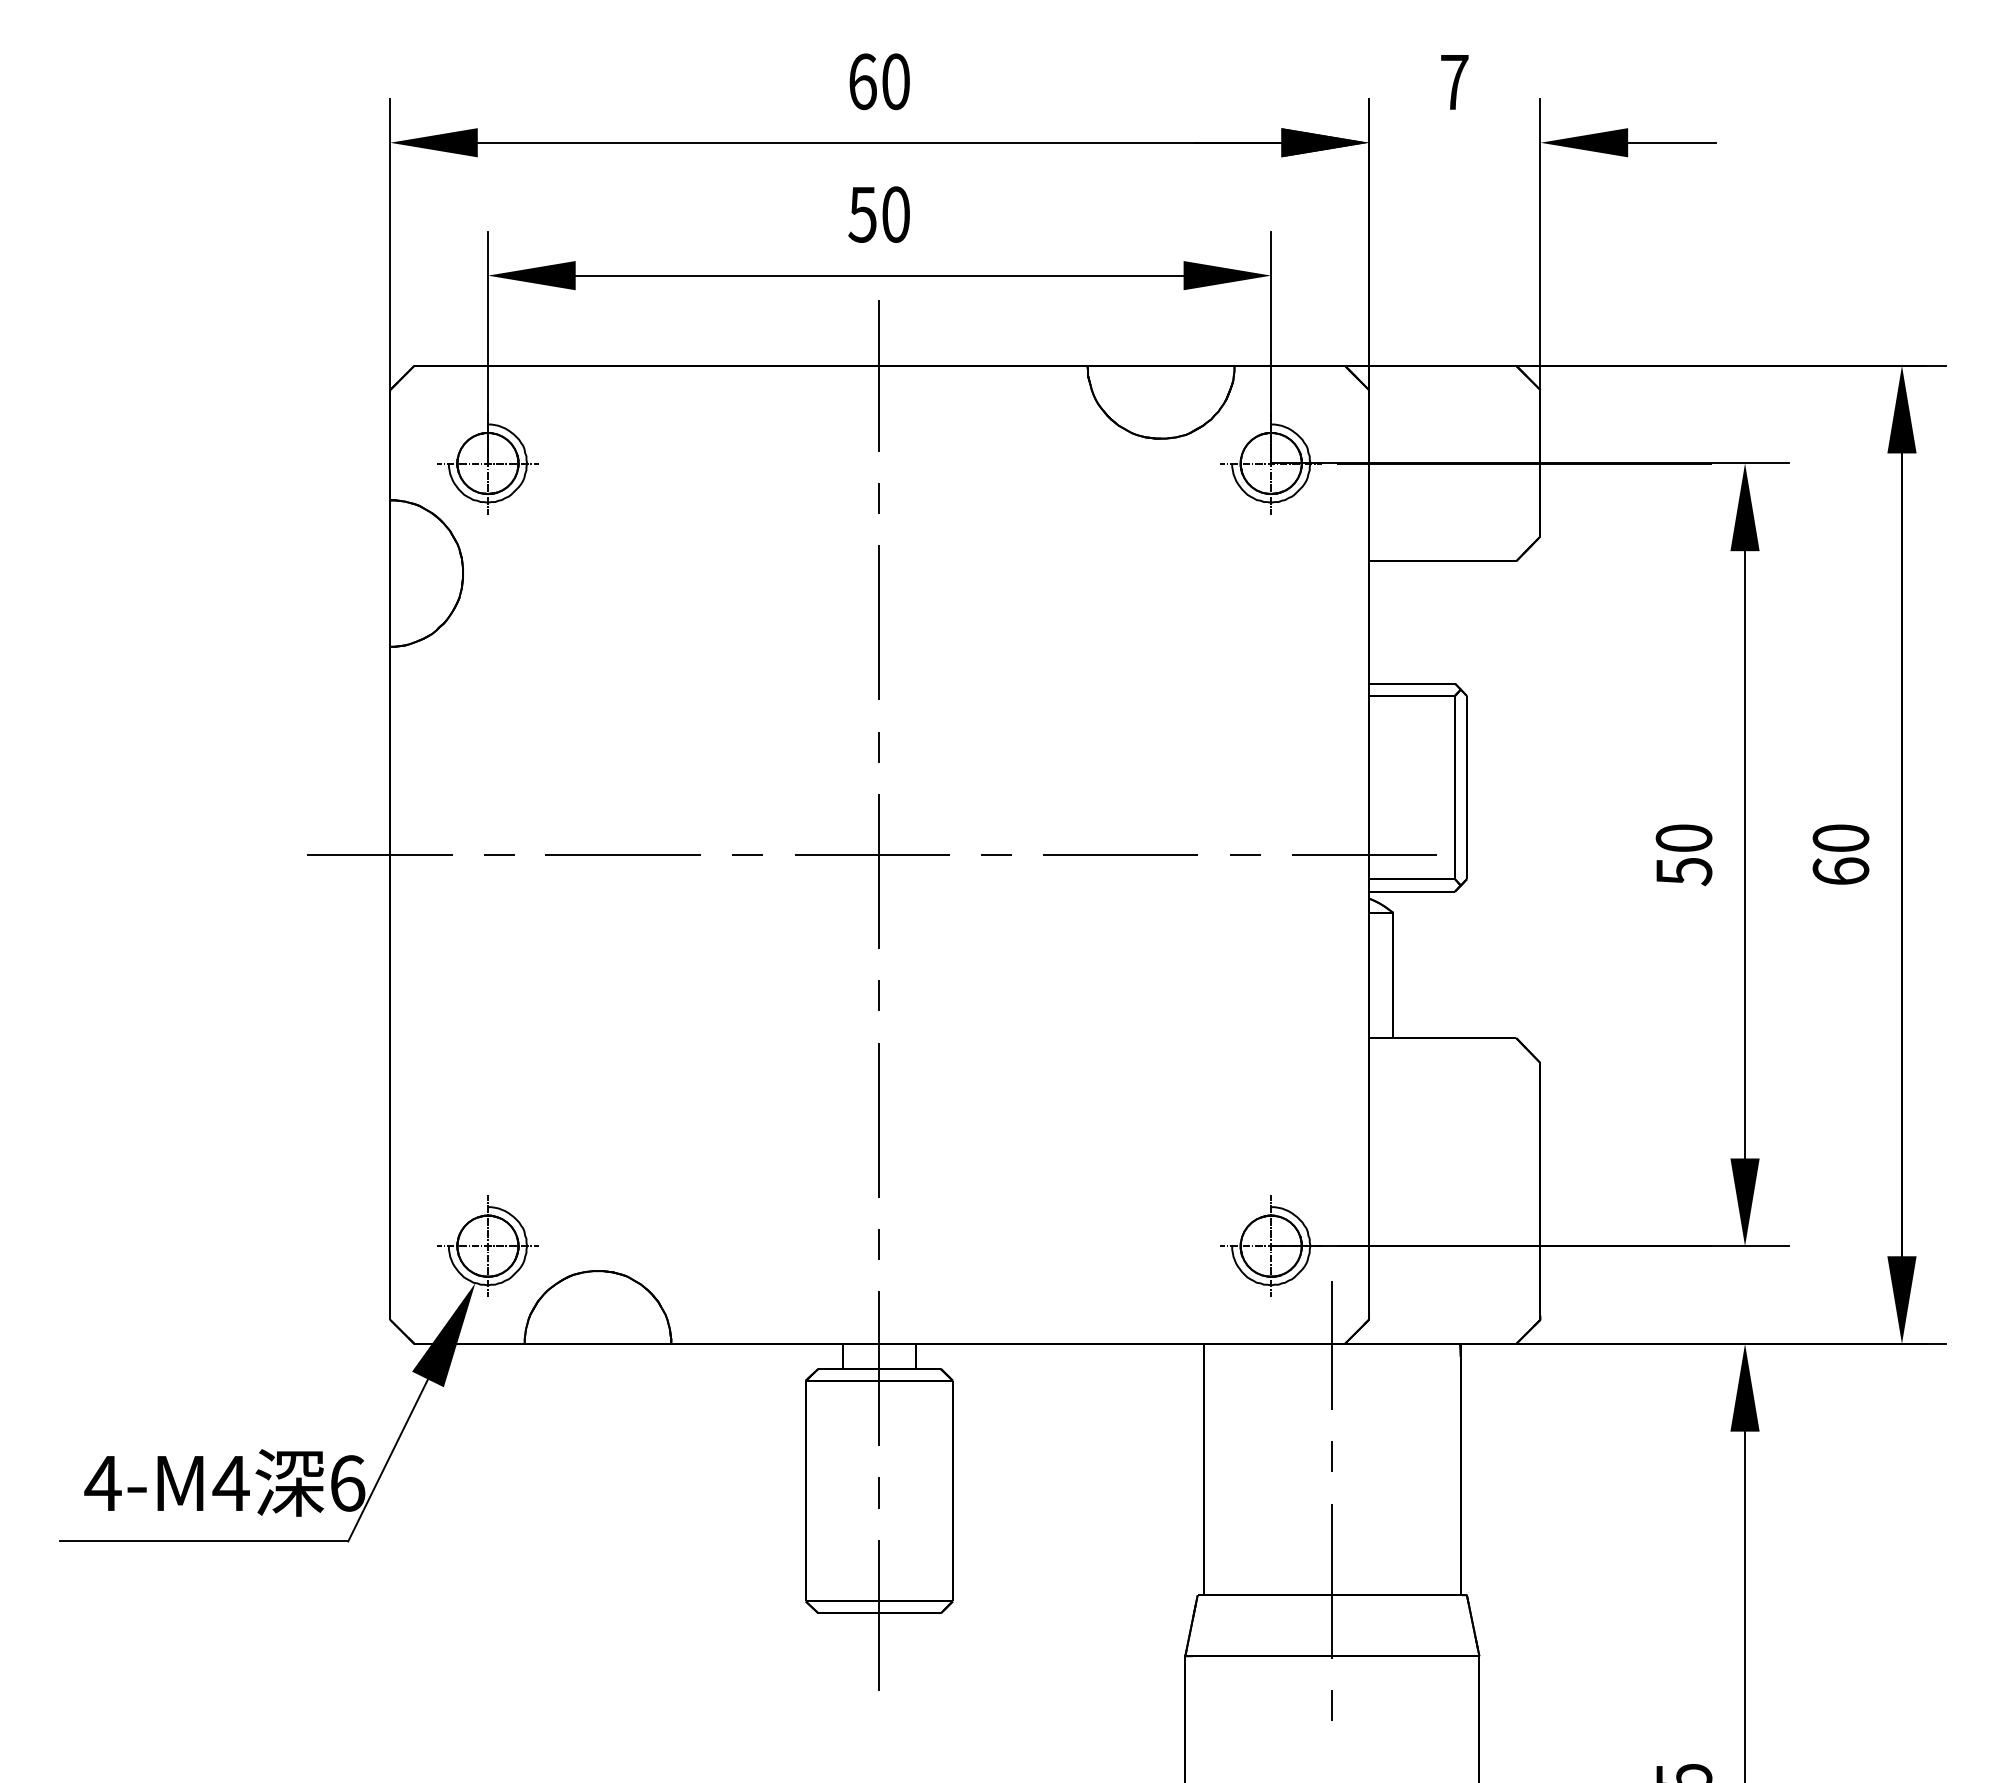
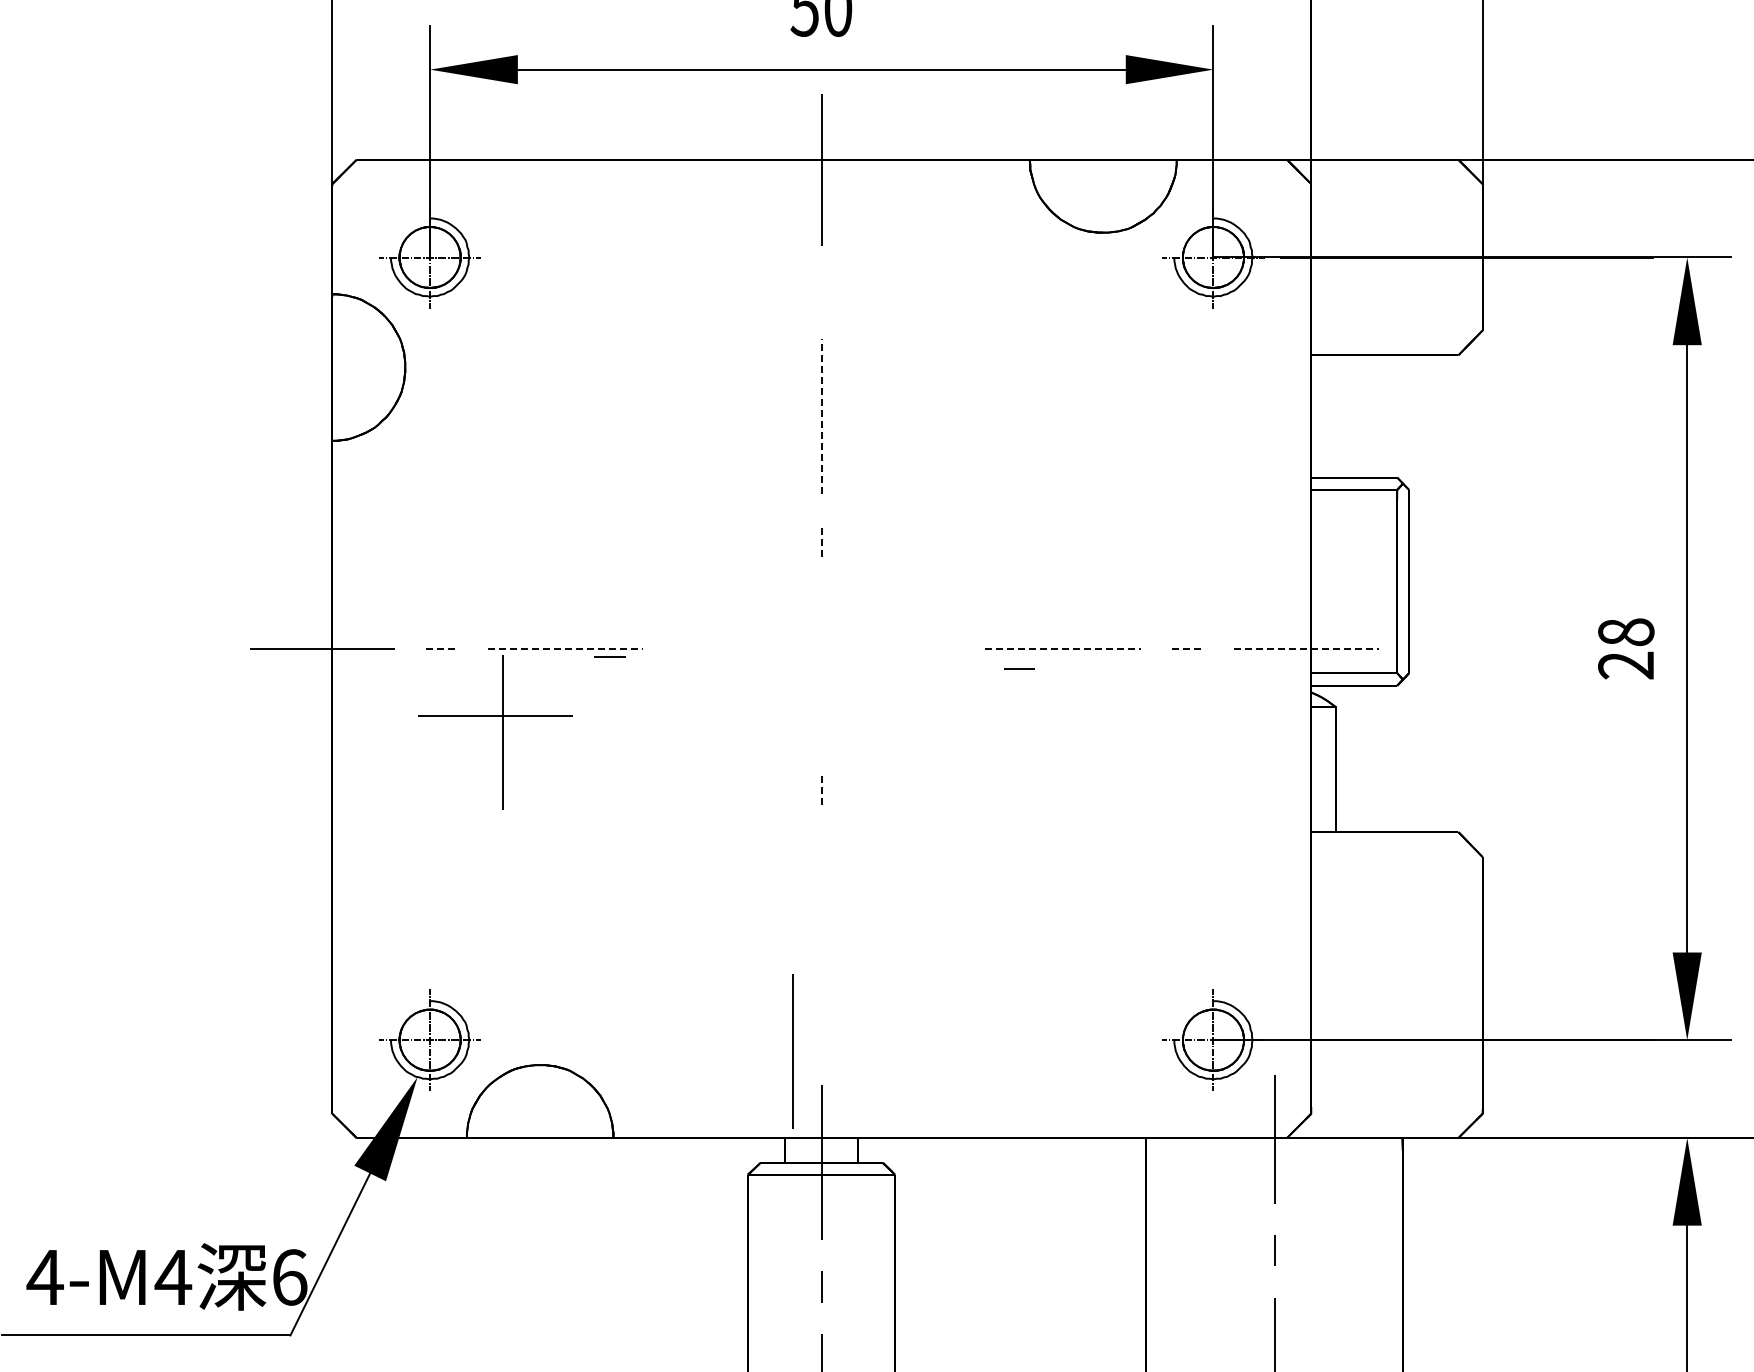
line: (878, 498) -> (820, 292), removed
line: (879, 622) -> (821, 416), solid -> dashed
line: (879, 747) -> (821, 541), solid -> dashed
line: (499, 854) -> (441, 648), solid -> dashed
line: (623, 854) -> (565, 648), solid -> dashed
line: (747, 854) -> (609, 656), moved
line: (996, 854) -> (1019, 668), moved
line: (1120, 854) -> (1062, 648), solid -> dashed
line: (1245, 854) -> (1187, 648), solid -> dashed
line: (1364, 854) -> (1306, 648), solid -> dashed
text: (1683, 855) -> (1625, 649), 50 -> 28
part: (872, 871) -> (495, 732), moved
line: (879, 995) -> (821, 789), solid -> dashed
line: (878, 1120) -> (791, 1051), moved
line: (878, 1244) -> (820, 1038), removed

